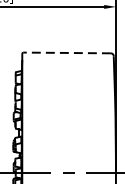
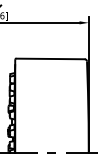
line: (67, 52) -> (50, 58), dashed -> solid

